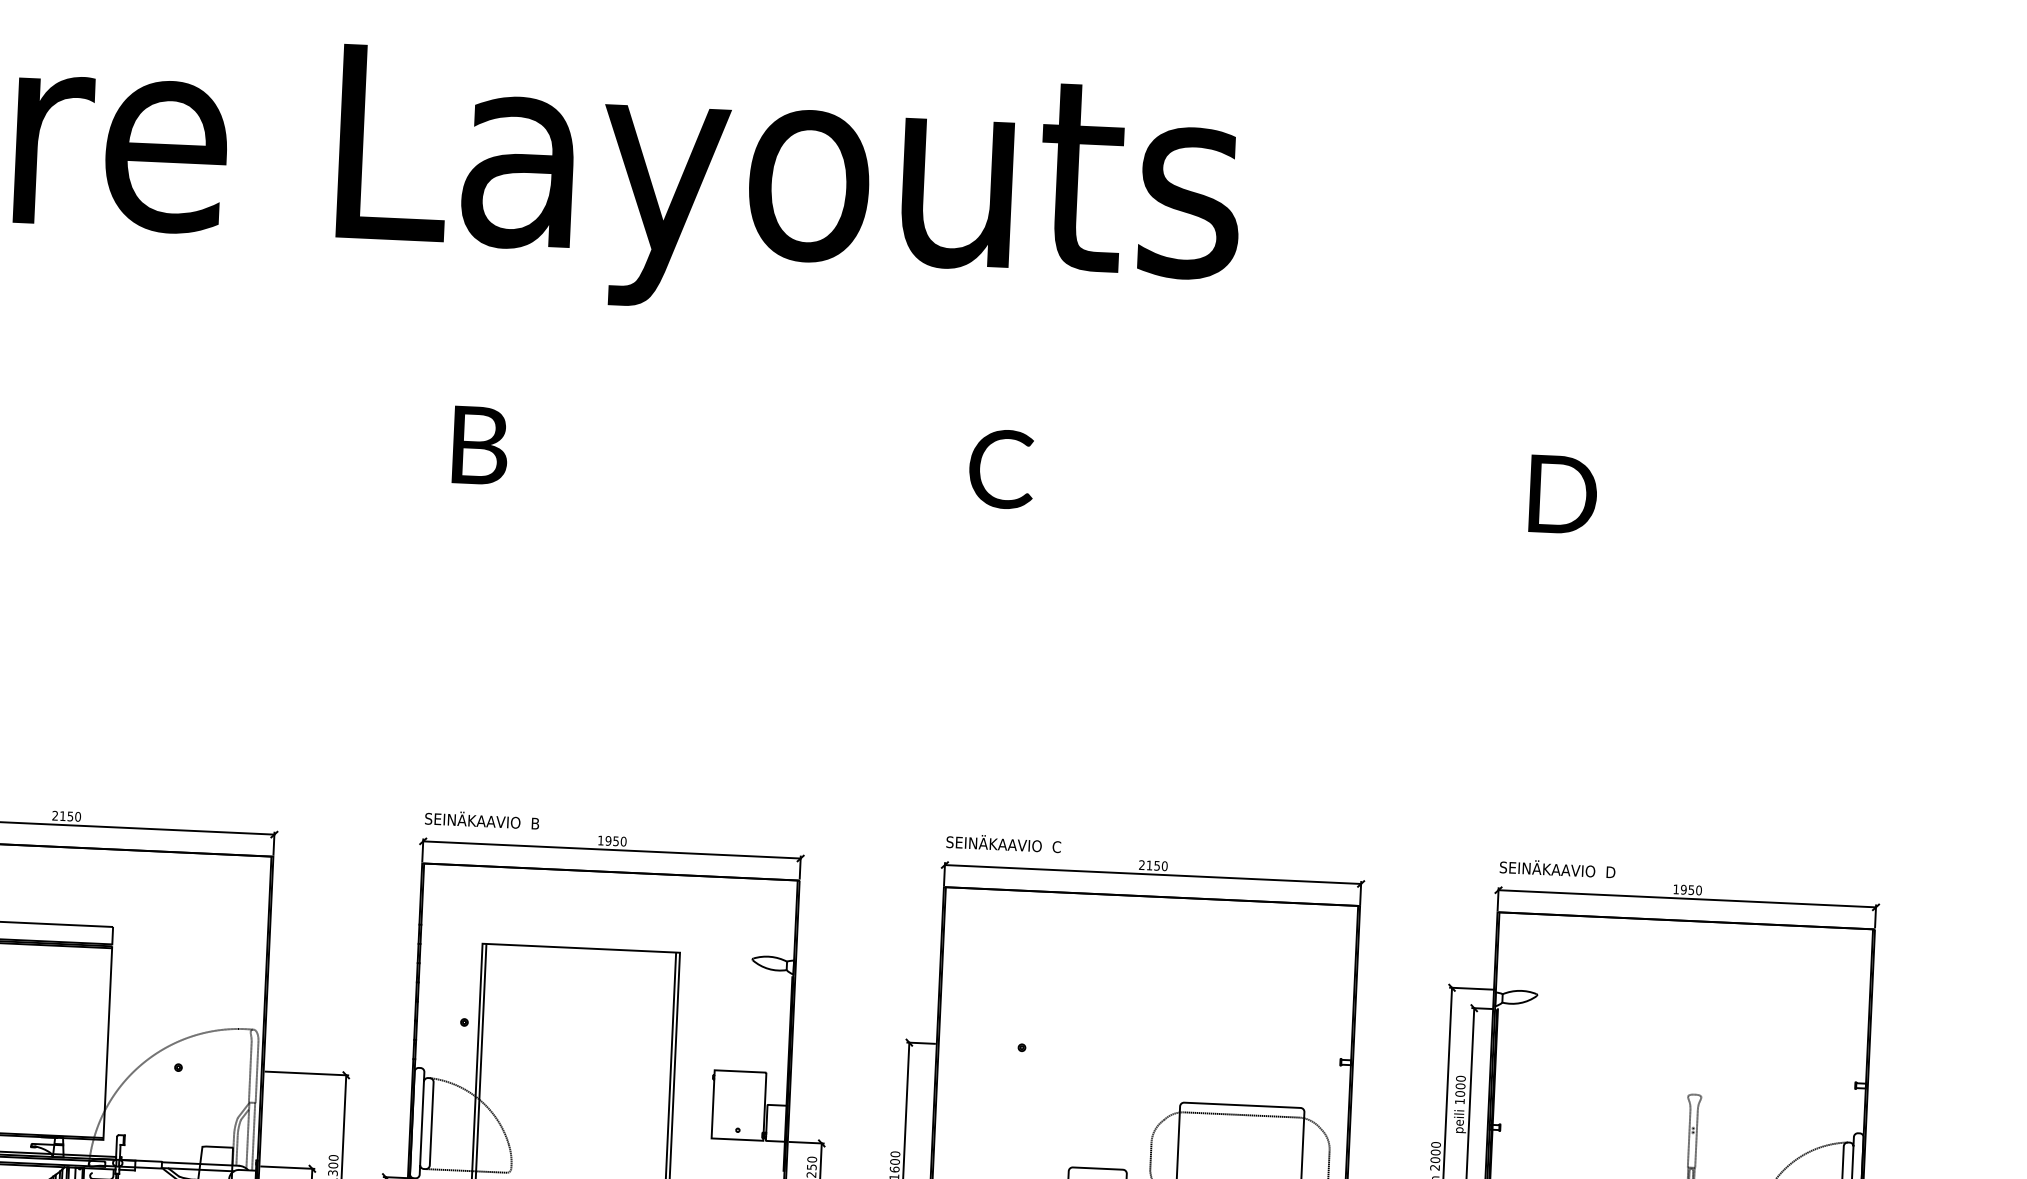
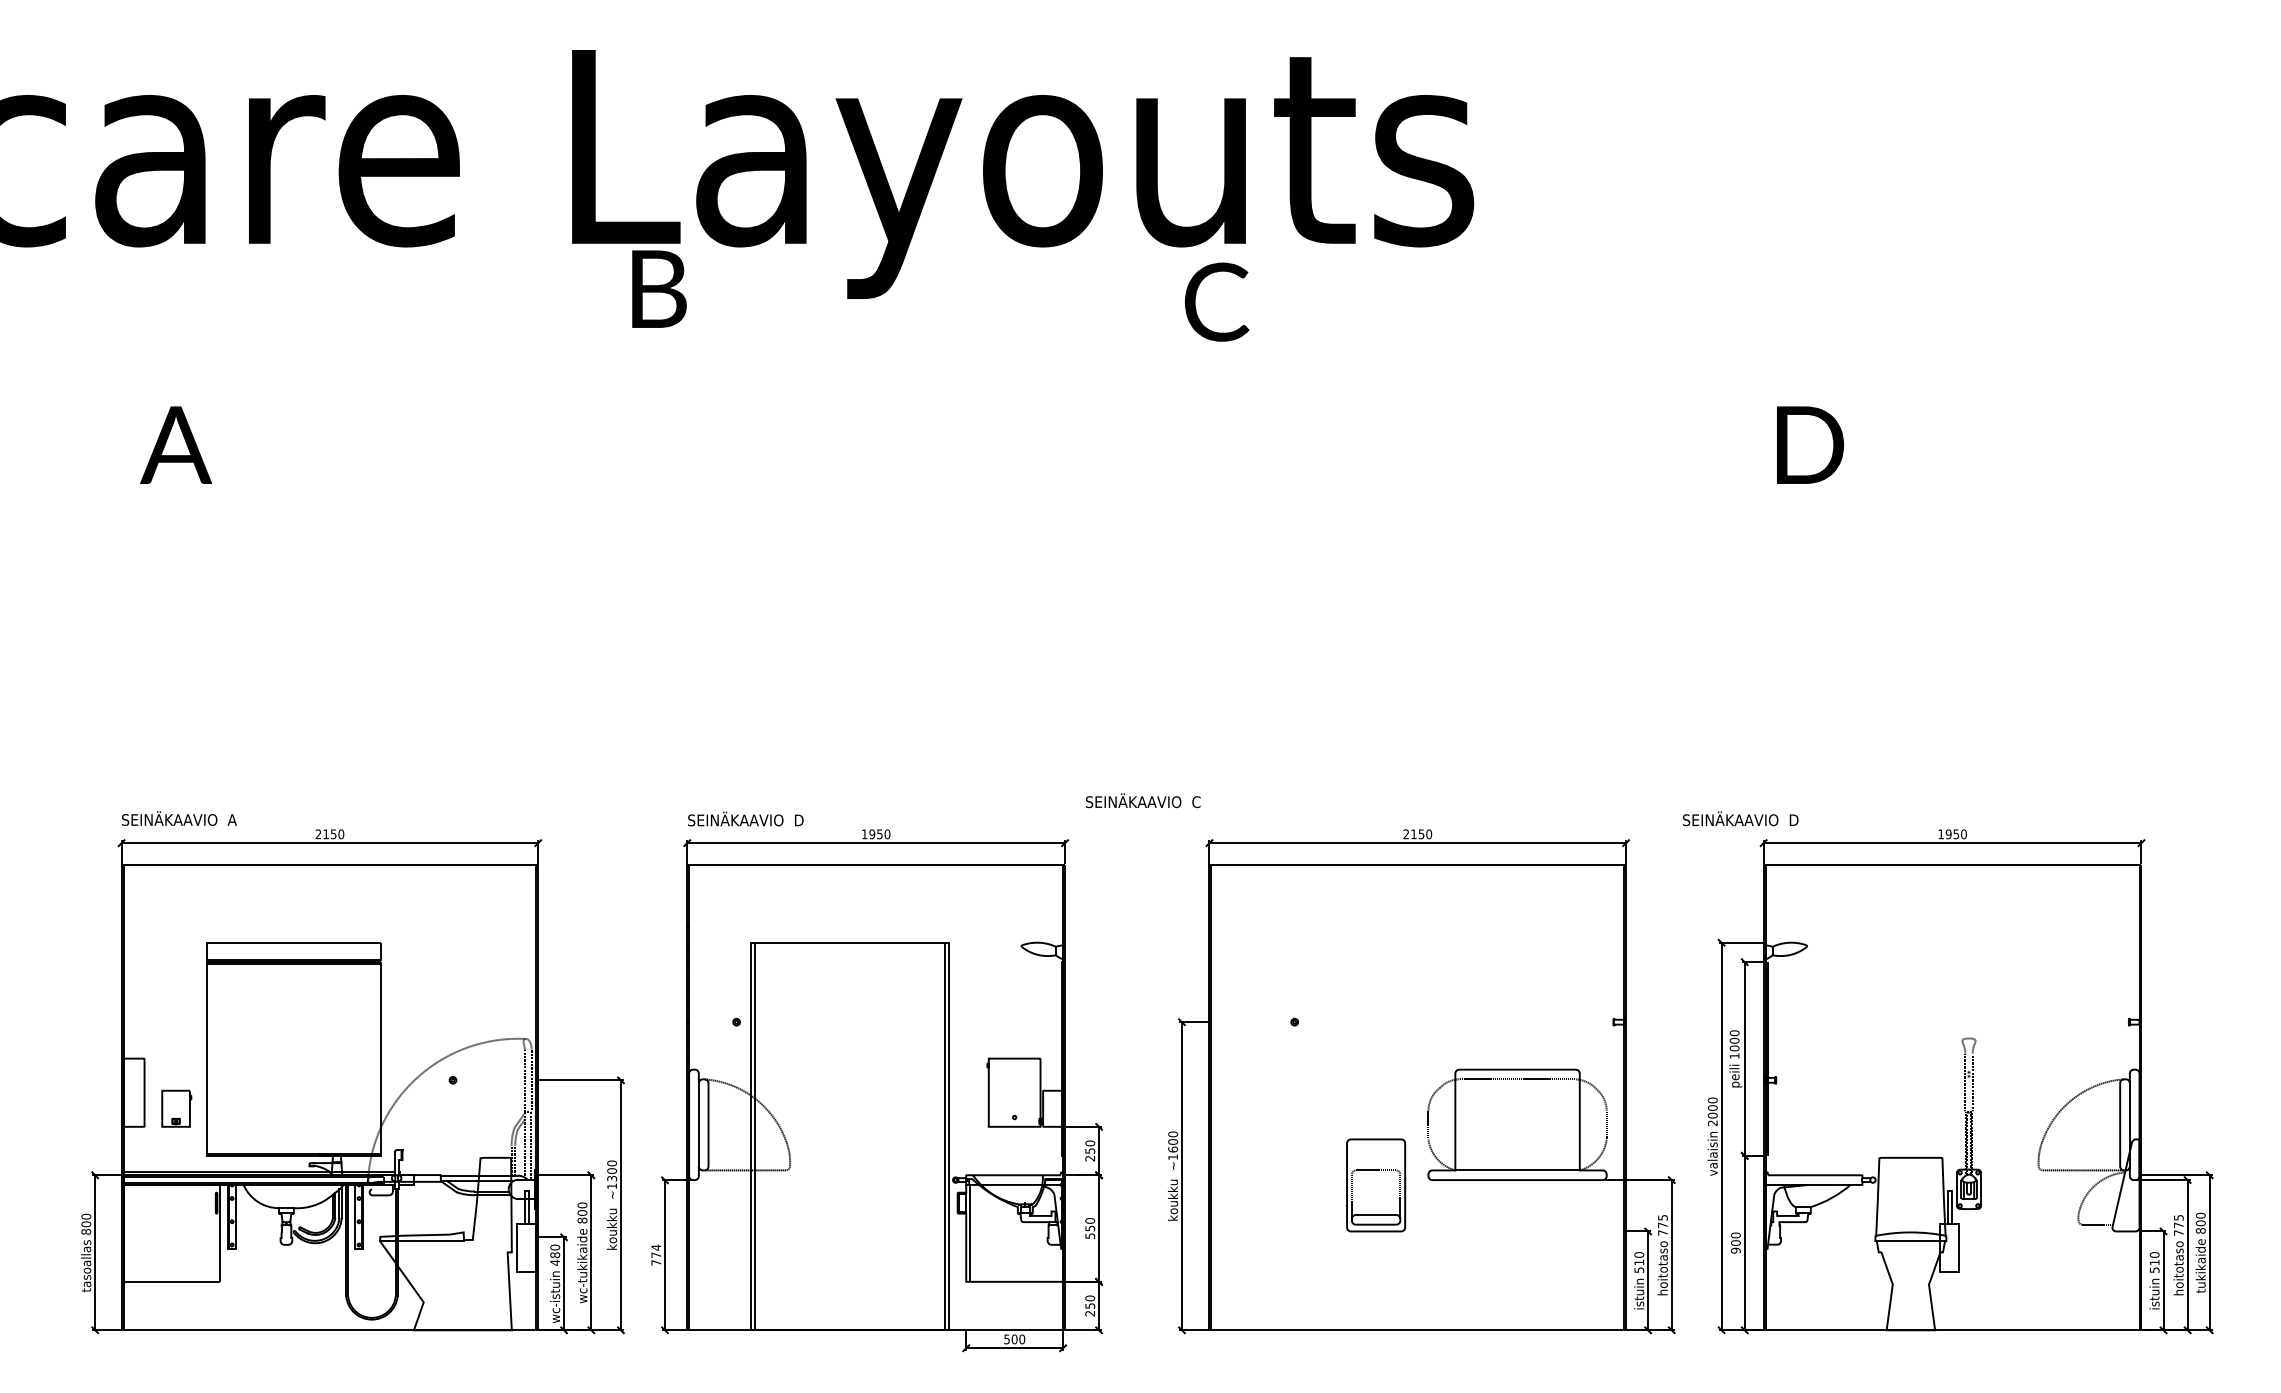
text: (480, 444) -> (659, 288), moved
text: (1001, 468) -> (1216, 301), moved
text: (536, 823) -> (799, 820), SEINÄKAAVIO  B -> SEINÄKAAVIO  D
text: (1004, 843) -> (1143, 800), moved
text: (1557, 868) -> (1740, 818), moved

